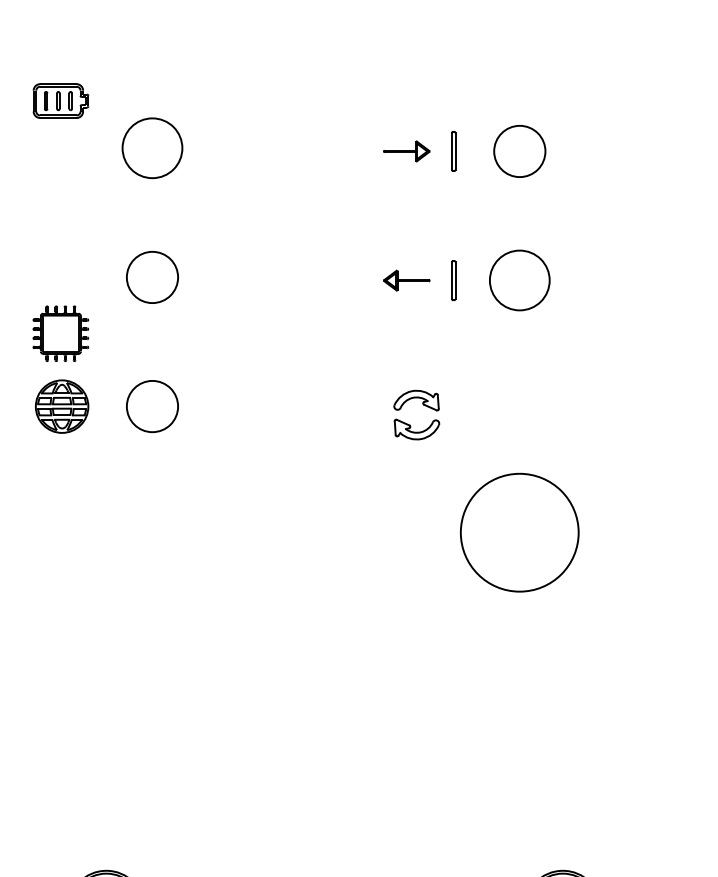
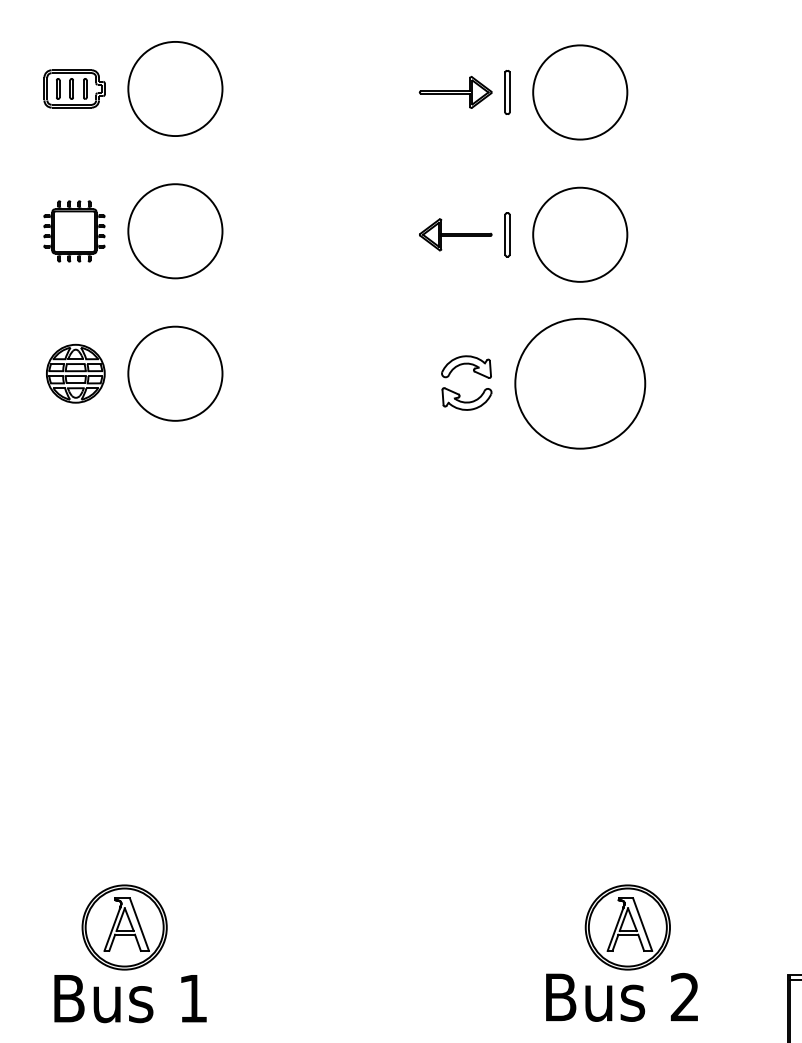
part: (60, 100) -> (74, 88), moved
part: (152, 147) -> (175, 88), size x1.43
part: (406, 151) -> (455, 92), size x1.43
part: (519, 151) -> (580, 92), size x1.67
part: (152, 277) -> (175, 231), size x1.67
part: (406, 280) -> (455, 234), size x1.43
part: (519, 280) -> (580, 234), size x1.43
part: (60, 333) -> (74, 231), moved
part: (152, 406) -> (175, 373), size x1.67
part: (519, 532) -> (580, 383), moved

